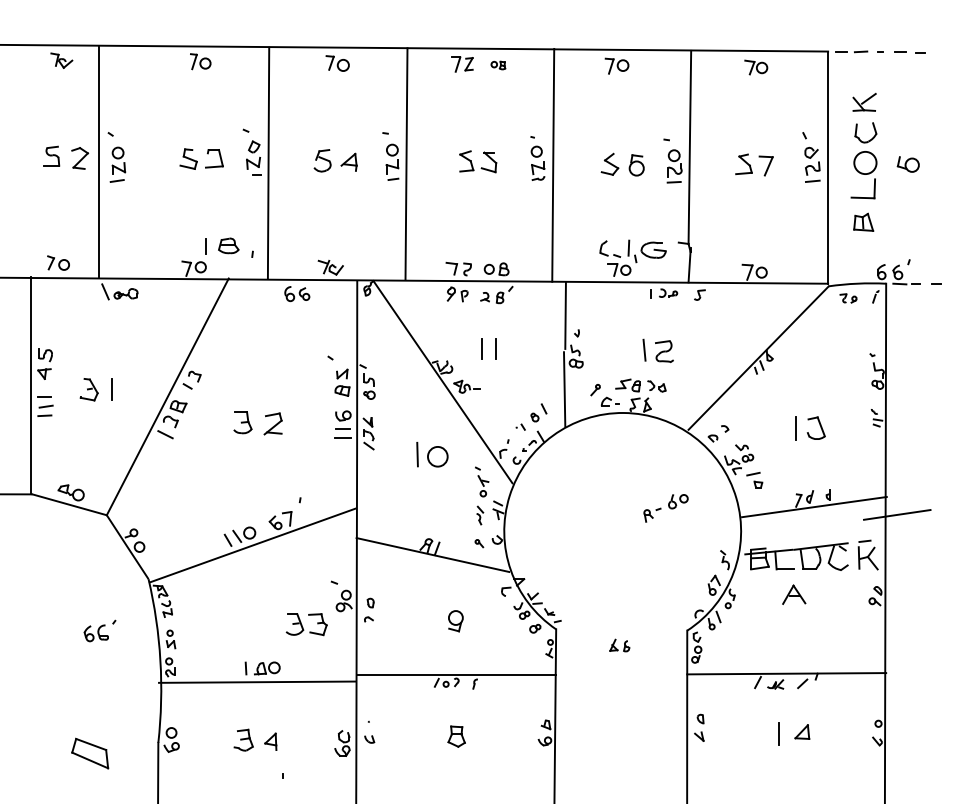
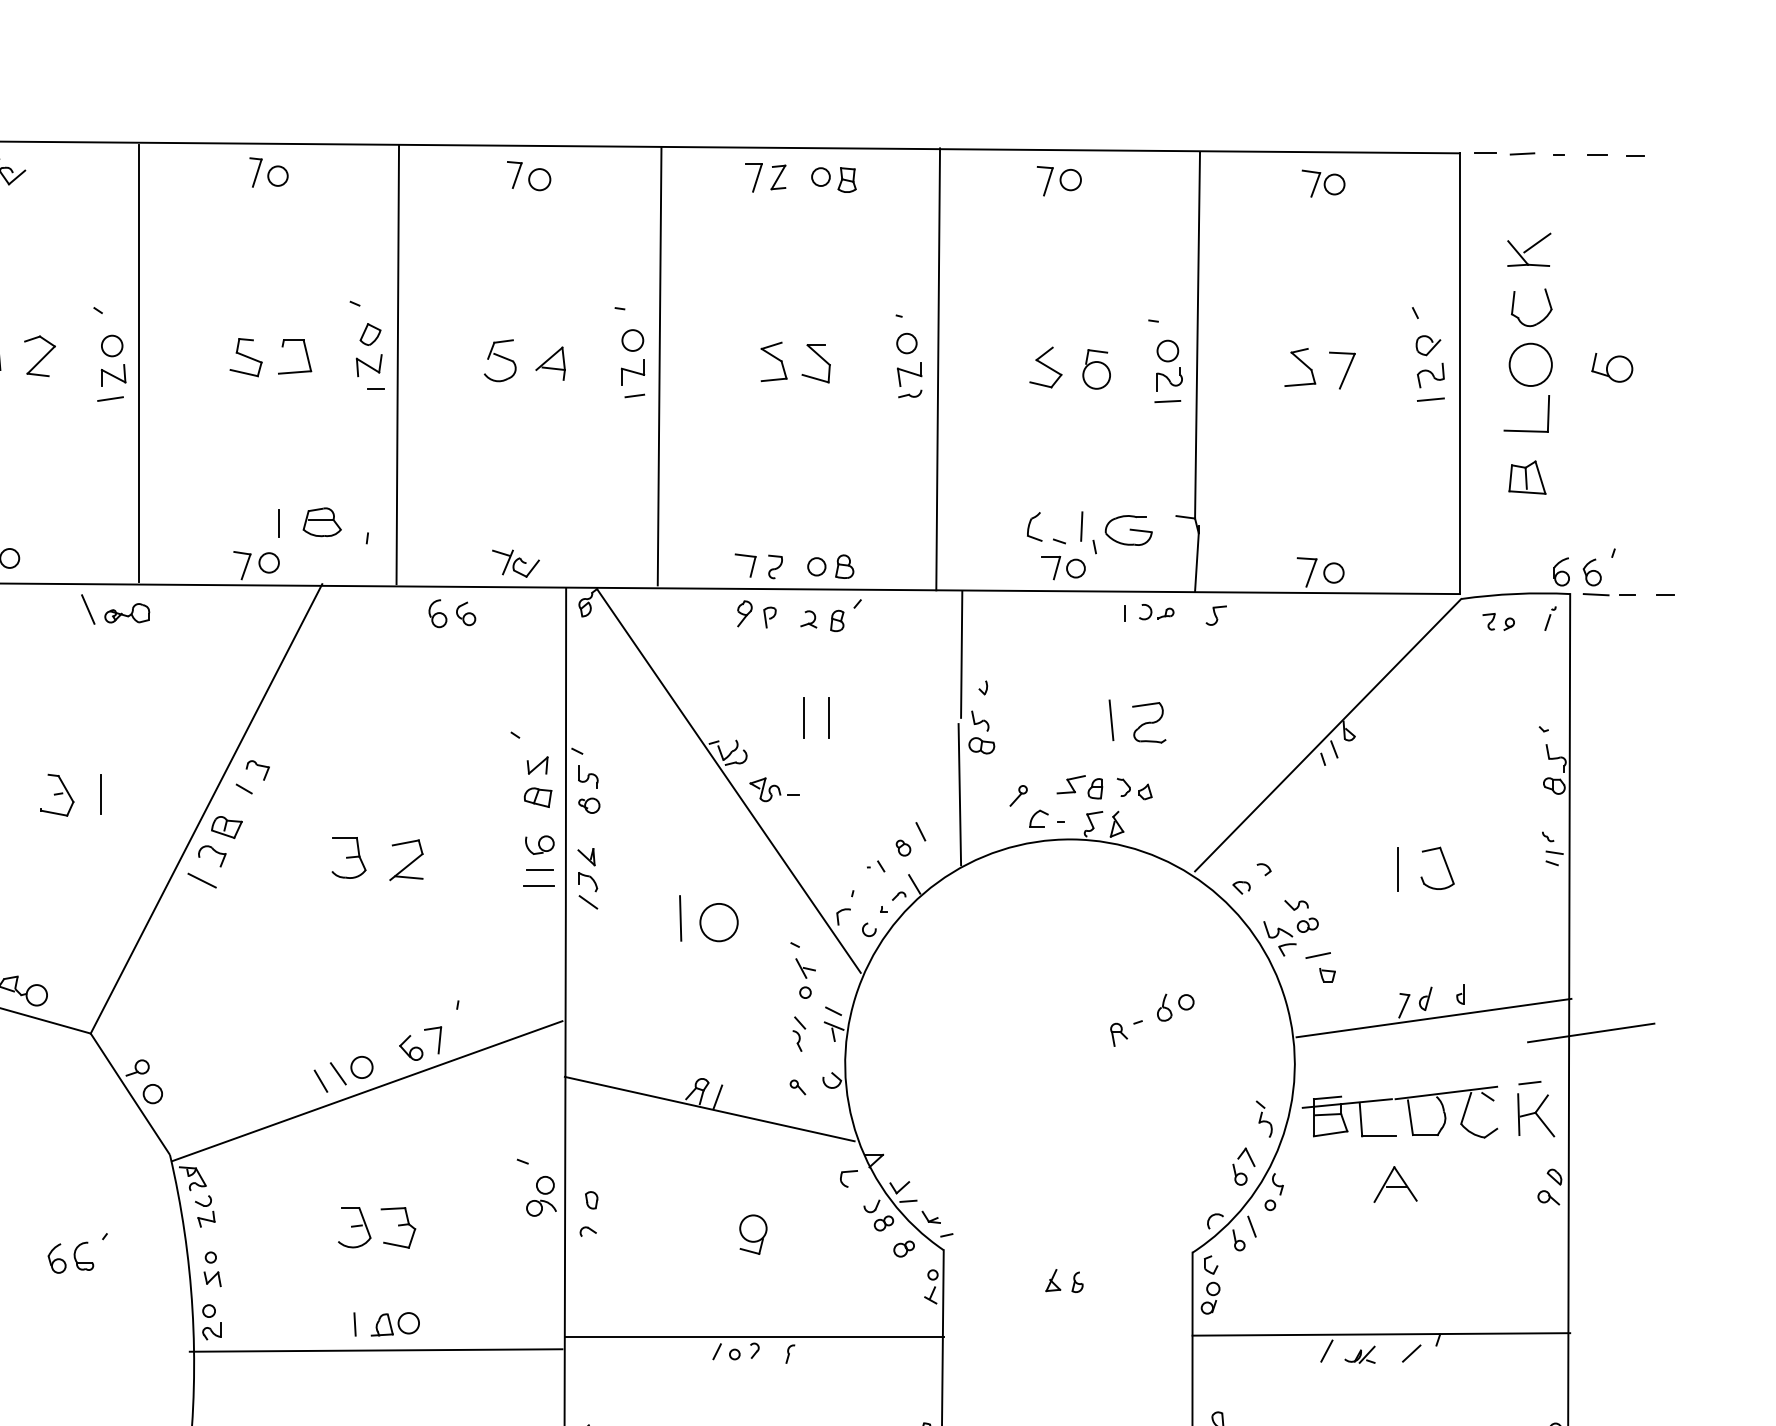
part: (498, 65) -> (834, 179), size x1.67
line: (99, 161) -> (139, 362), moved
part: (306, 624) -> (376, 1227), moved

